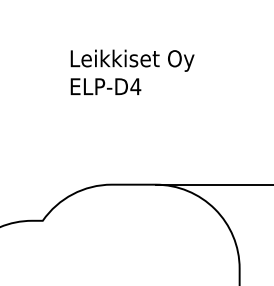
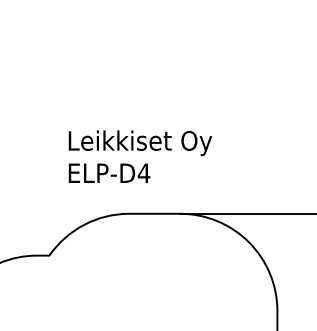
text: (132, 72) -> (140, 156), moved

